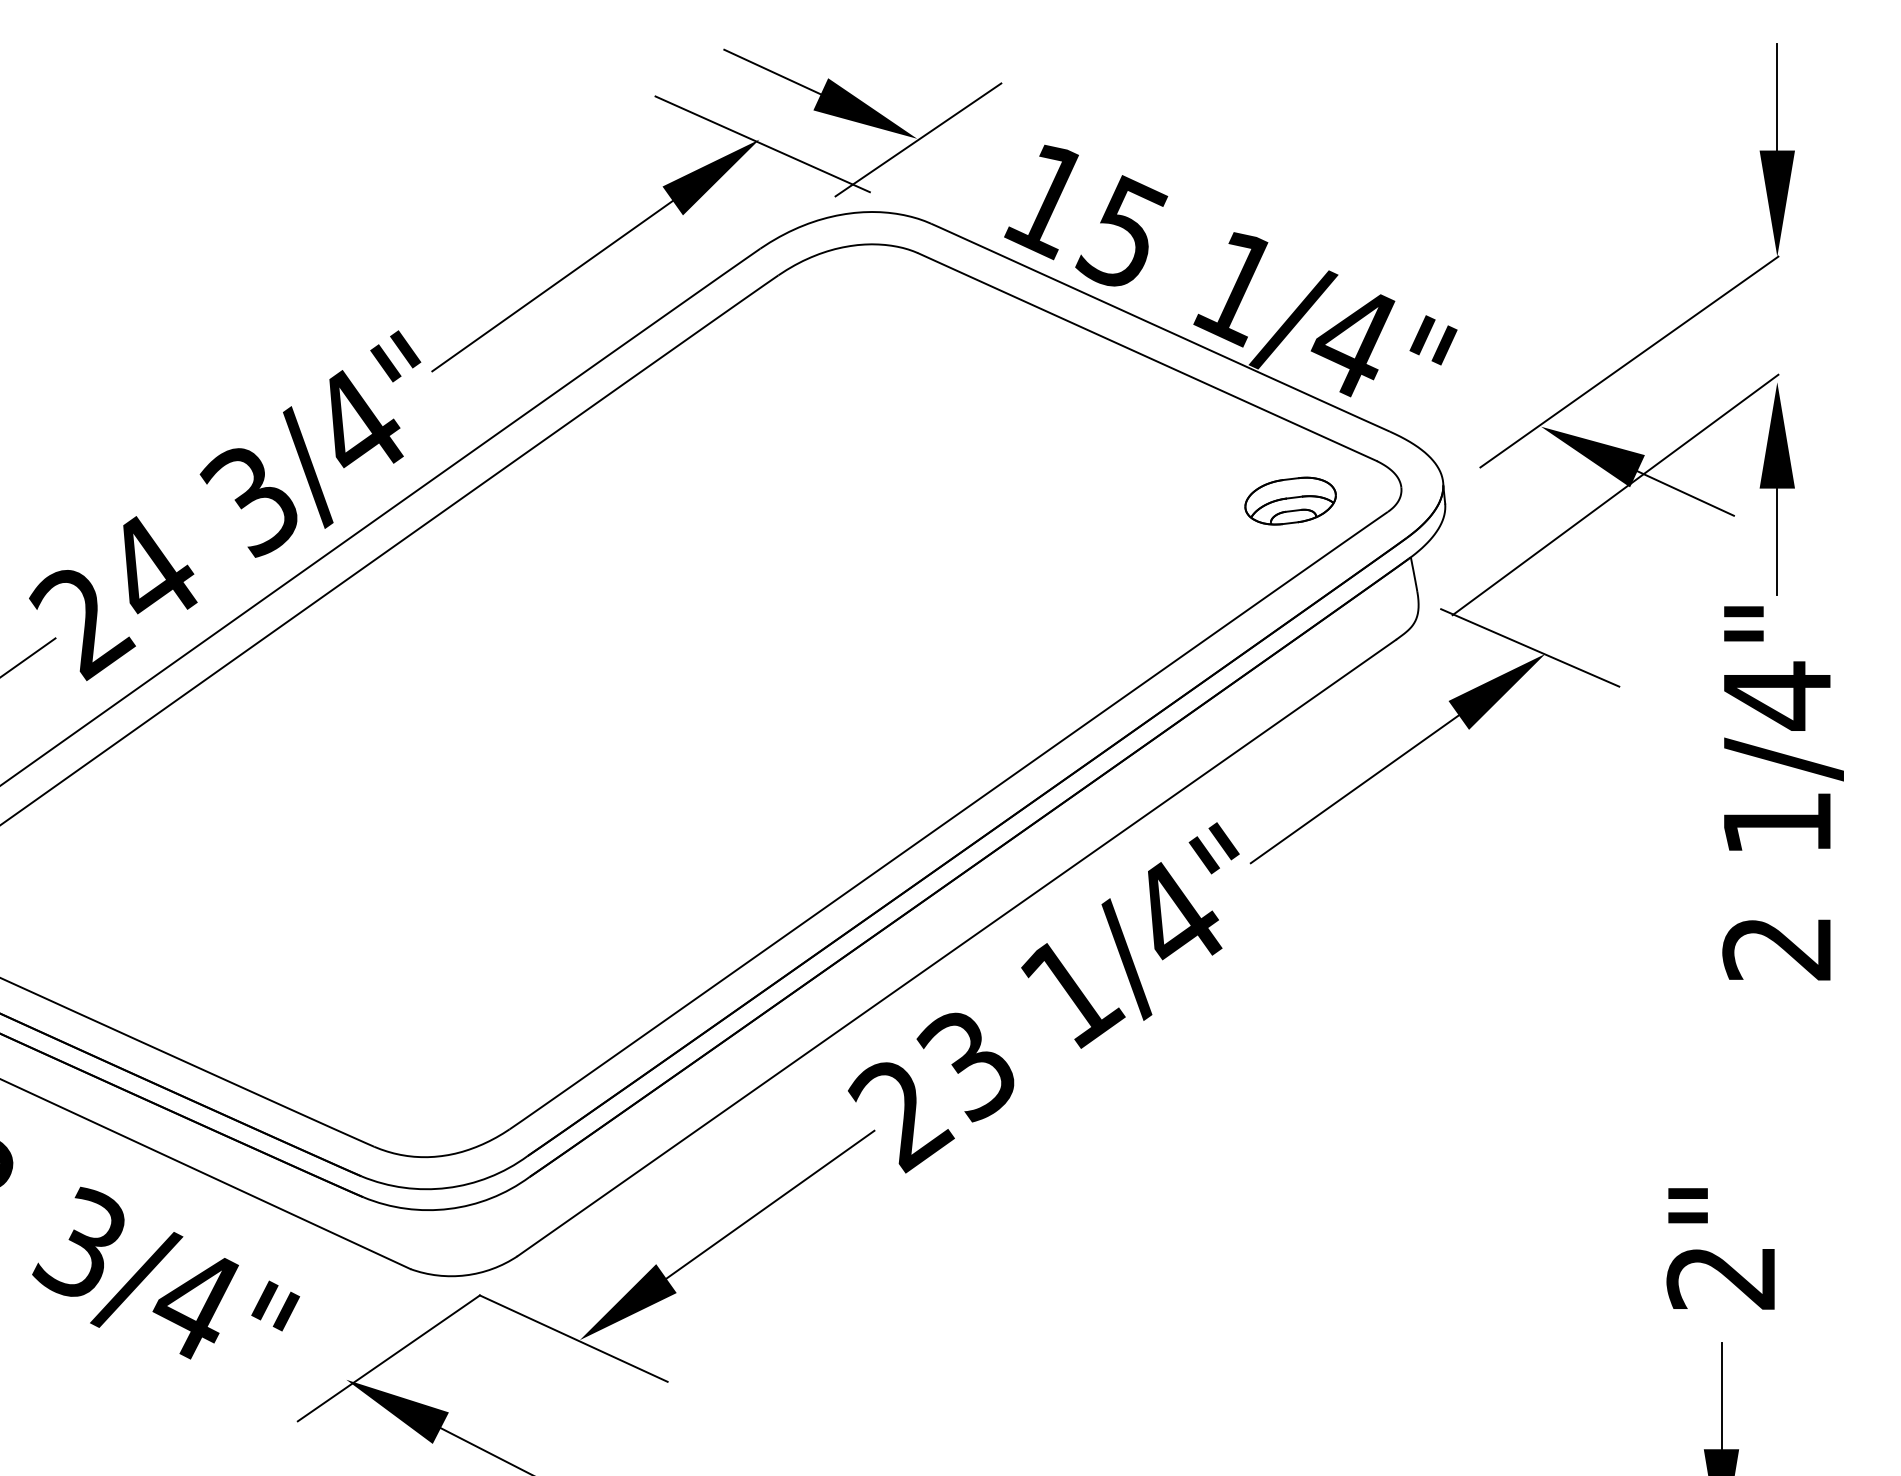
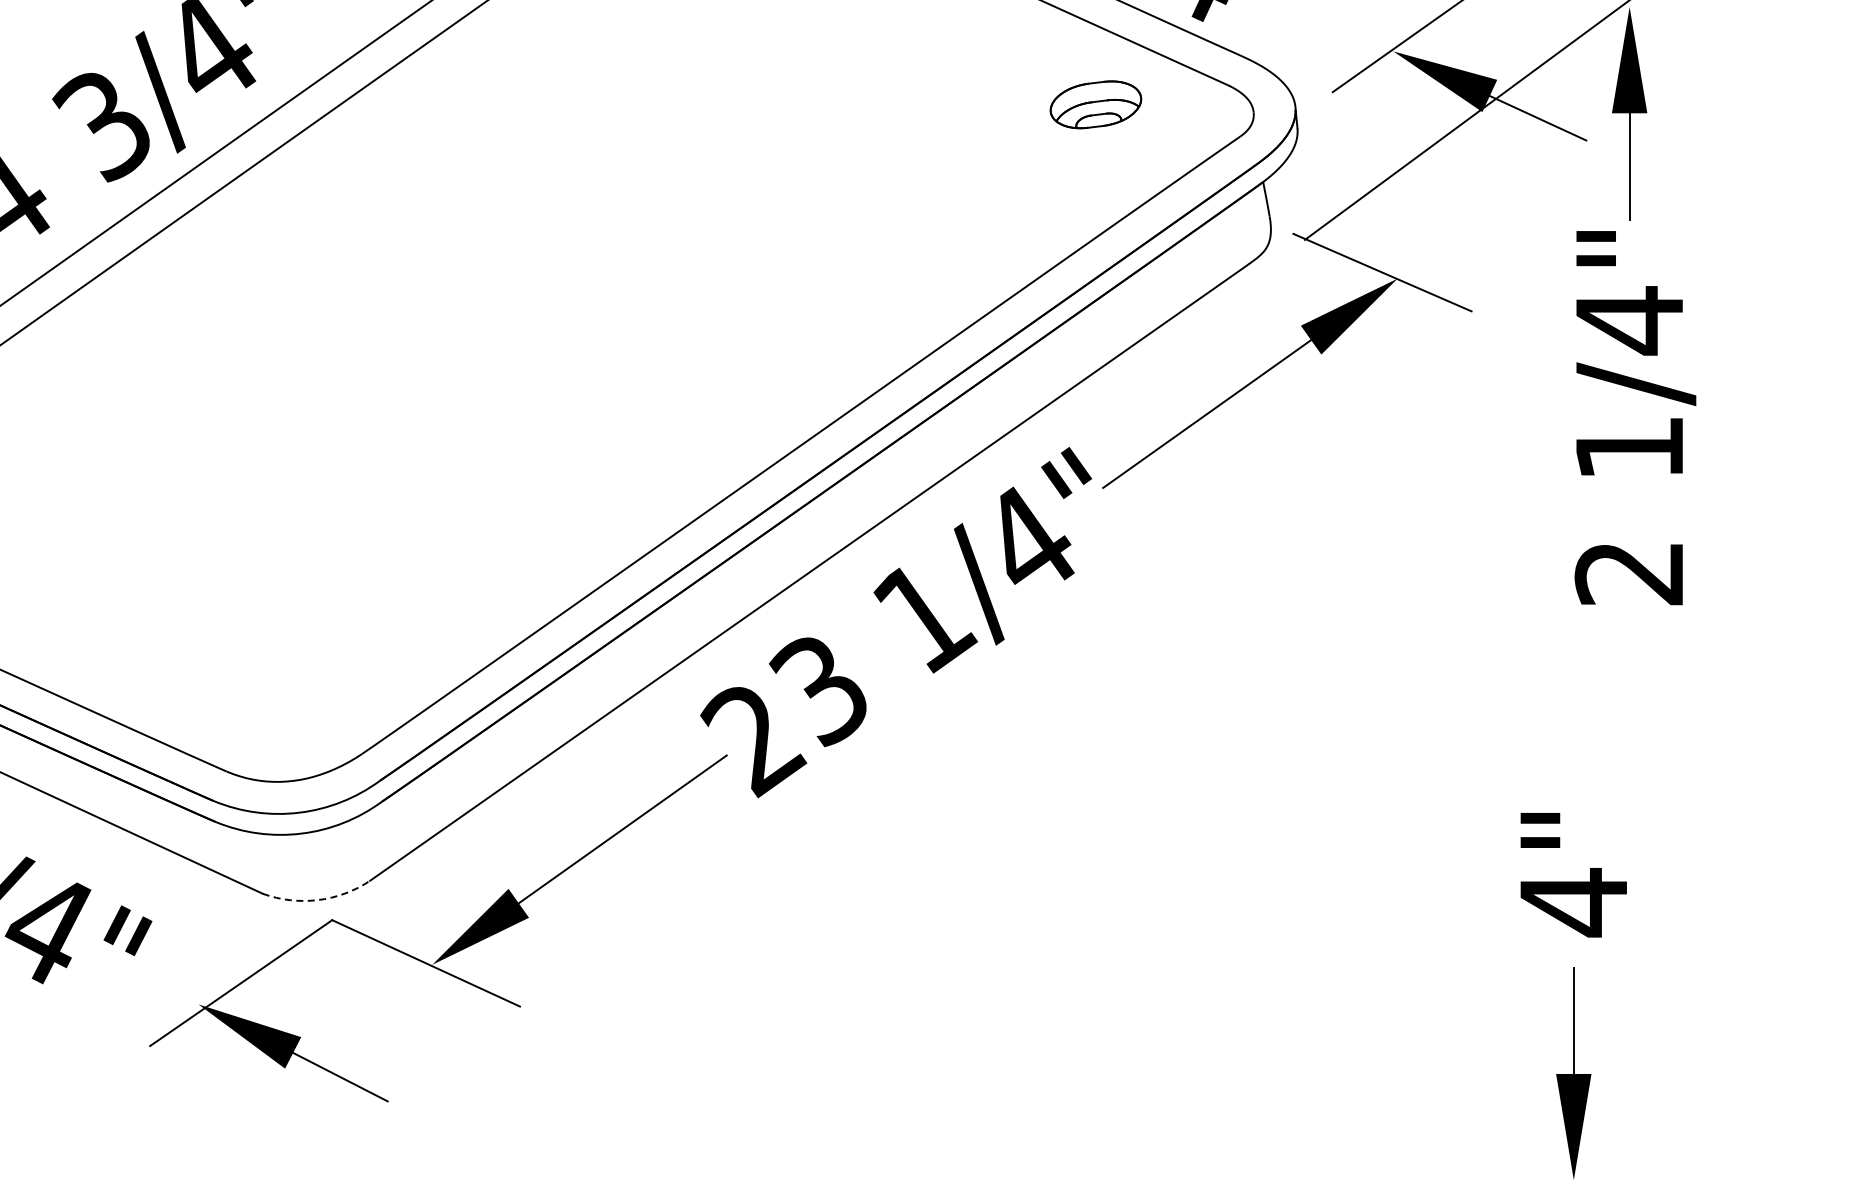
part: (1290, 500) -> (1095, 104), moved
arc: (465, 1275) -> (317, 900), solid -> dashed
text: (1720, 1277) -> (1572, 902), 2" -> 4"

